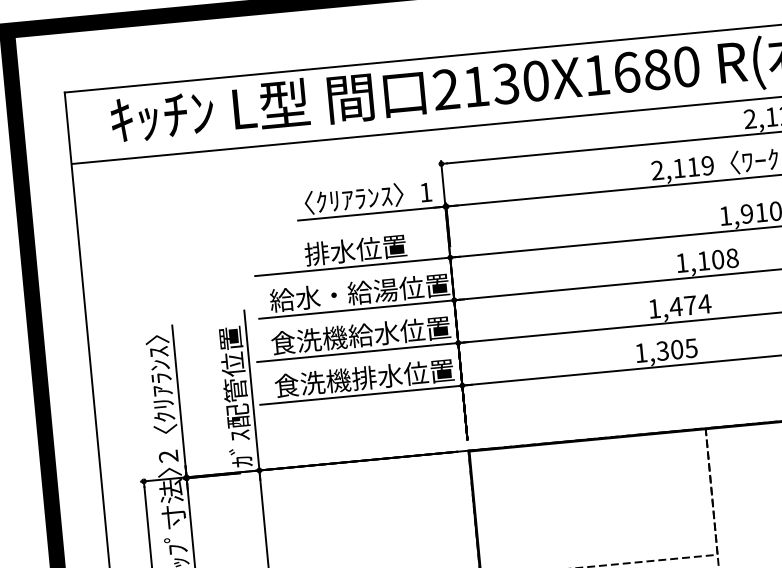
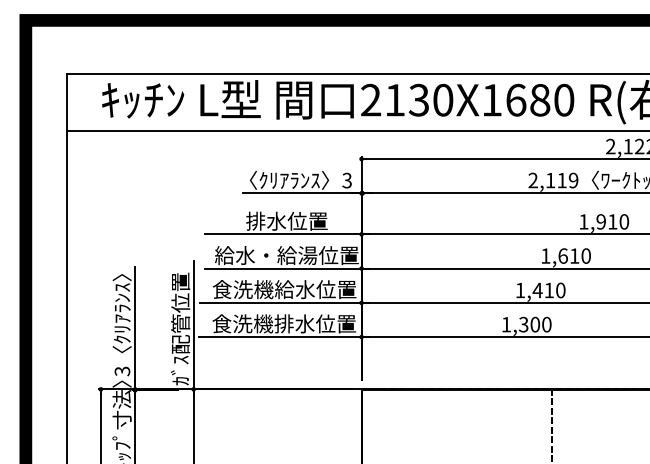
text: (425, 192) -> (346, 180), 1 -> 3
text: (717, 258) -> (574, 255), 1,108 -> 1,610
text: (697, 304) -> (554, 290), 1,474 -> 1,410
text: (691, 348) -> (546, 324), 1,305 -> 1,300
text: (168, 456) -> (122, 371), 2 -> 3

